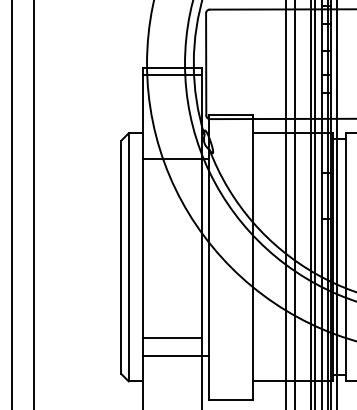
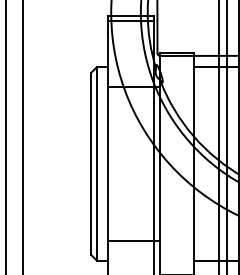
line: (172, 337) -> (131, 226), removed

